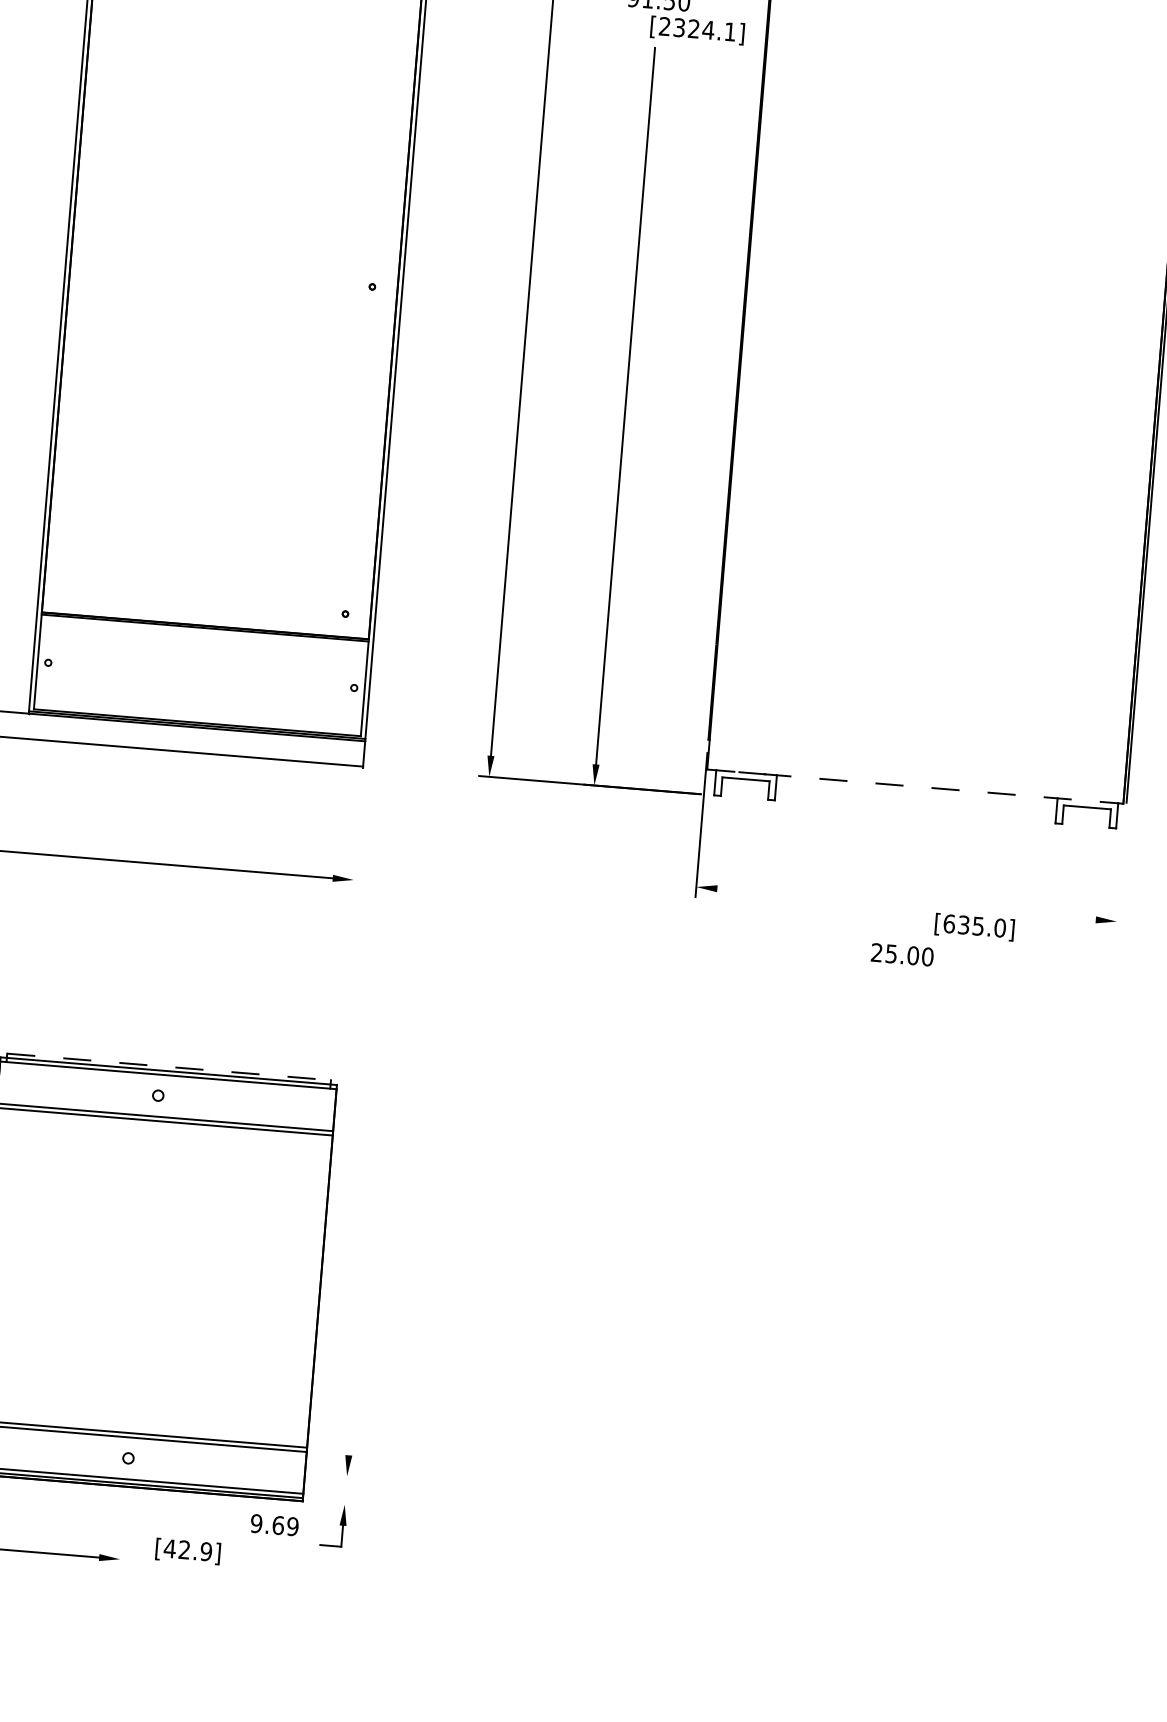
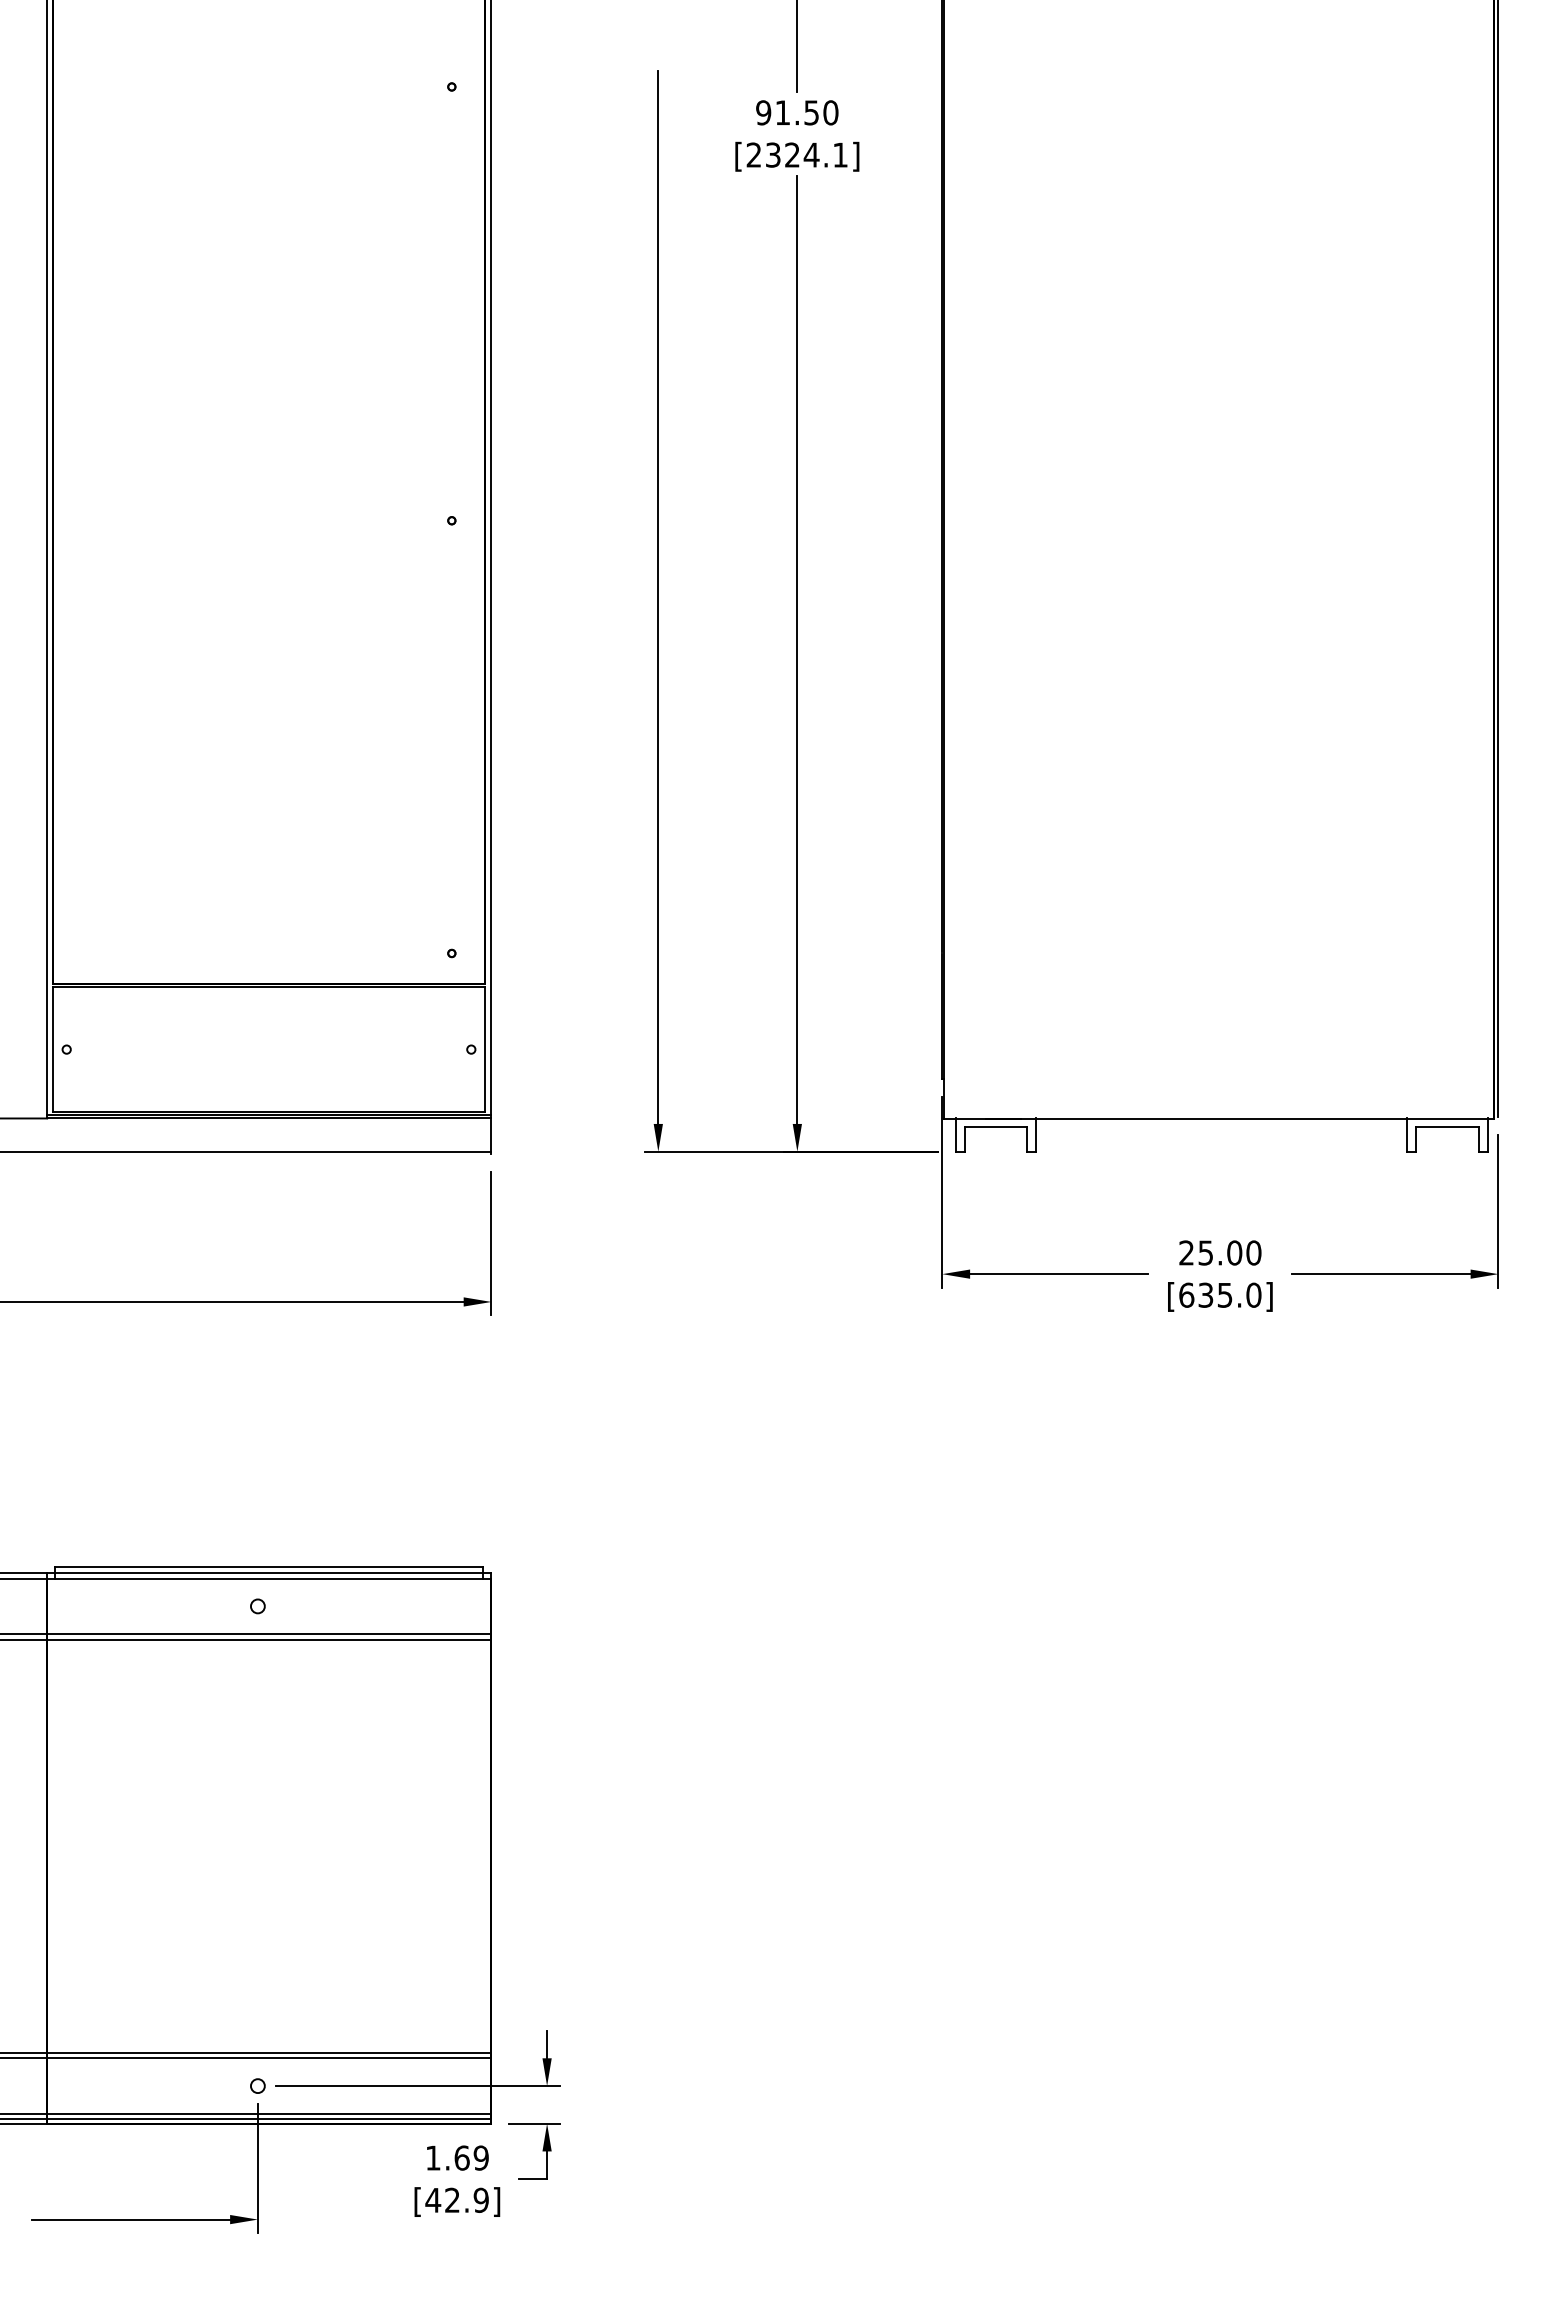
text: (697, 30) -> (797, 156), moved
line: (915, 786) -> (1219, 1118), dashed -> solid
line: (357, 835) -> (491, 1243), added
line: (1120, 873) -> (1498, 1210), added
line: (784, 894) -> (1059, 1274), added
line: (1028, 914) -> (1381, 1274), added
text: (974, 926) -> (1220, 1296), moved
text: (902, 954) -> (1220, 1252), moved
line: (169, 1067) -> (269, 1567), dashed -> solid
line: (349, 1444) -> (547, 2044), added
line: (249, 1468) -> (417, 2086), added
line: (335, 1503) -> (534, 2123), added
line: (123, 1519) -> (257, 2167), added
text: (256, 1523) -> (432, 2157), 9.69 -> 1.69
text: (188, 1551) -> (457, 2201), moved

